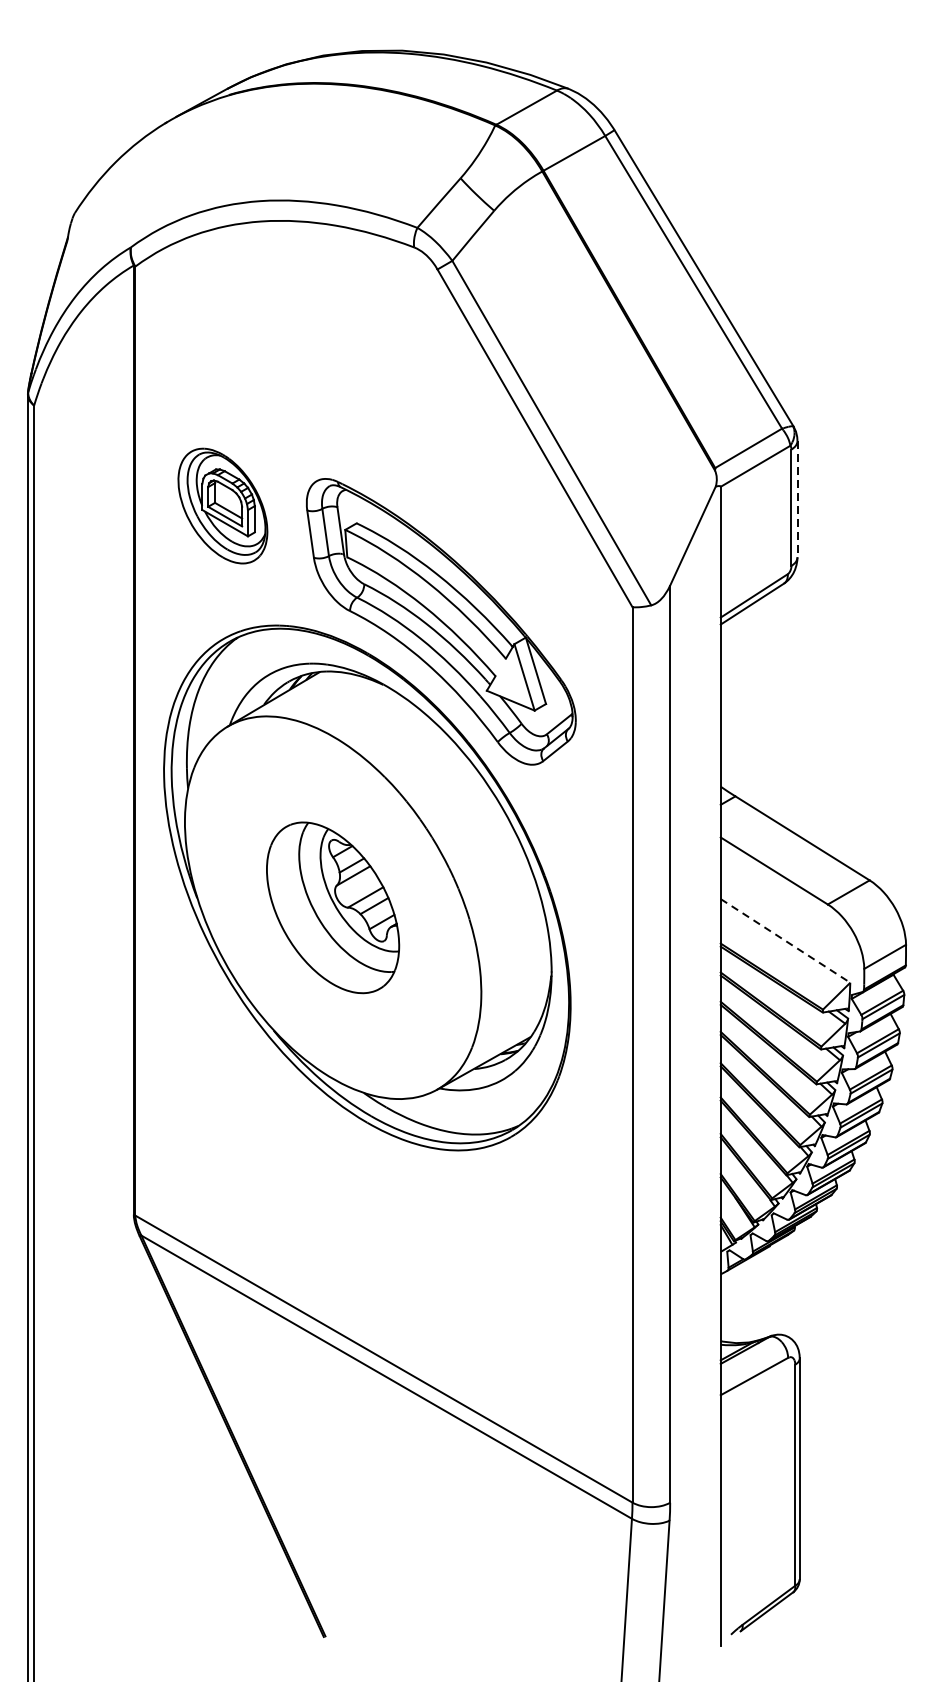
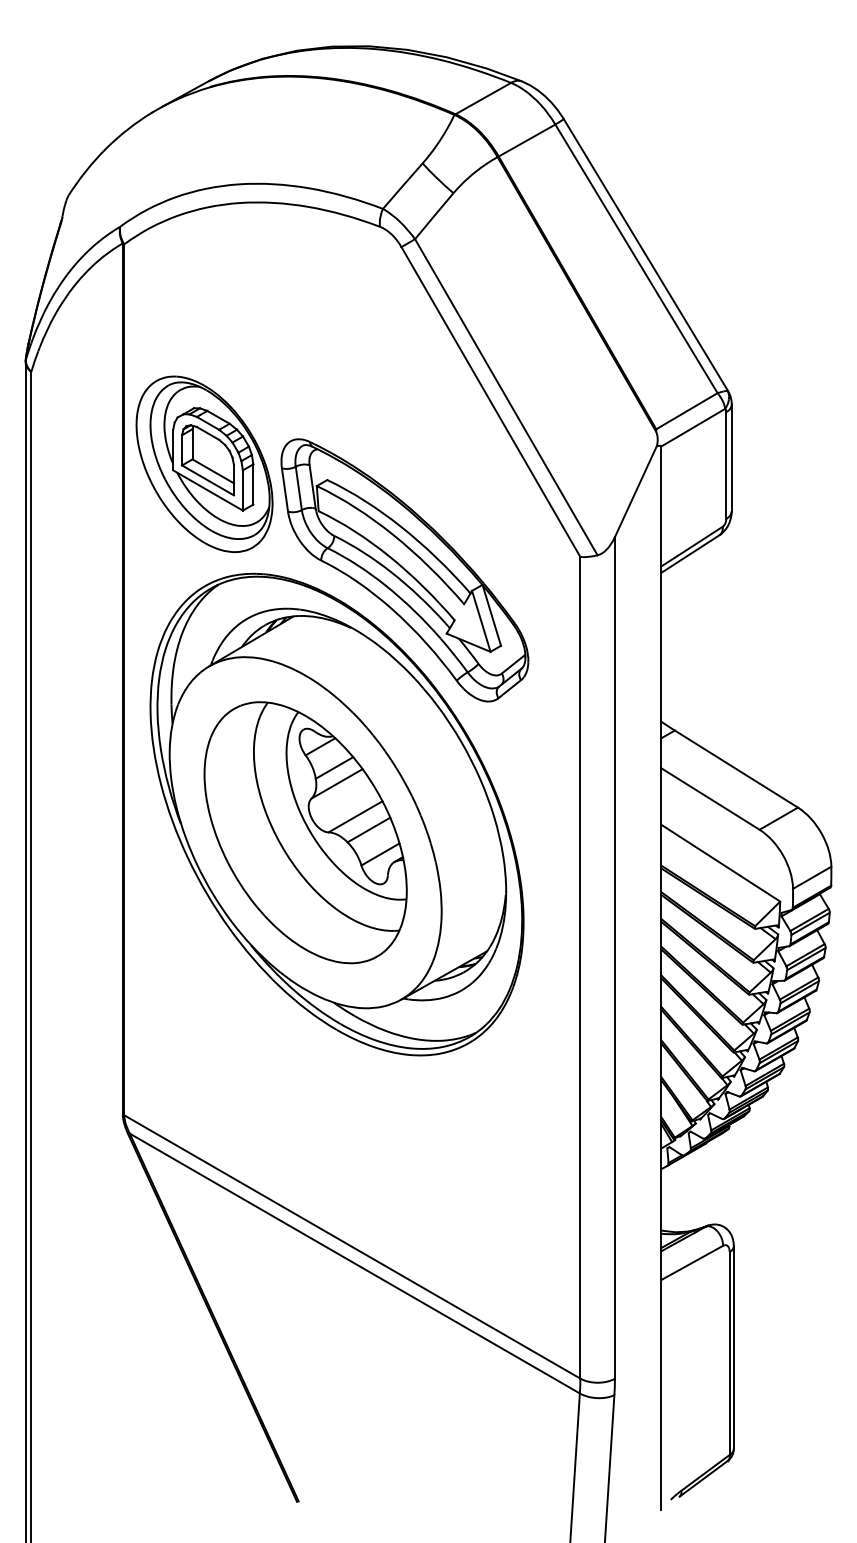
line: (797, 499) -> (731, 458), dashed -> solid
part: (222, 505) -> (204, 463), size x1.67
part: (332, 907) -> (305, 832), size x1.67
line: (785, 941) -> (720, 863), dashed -> solid

